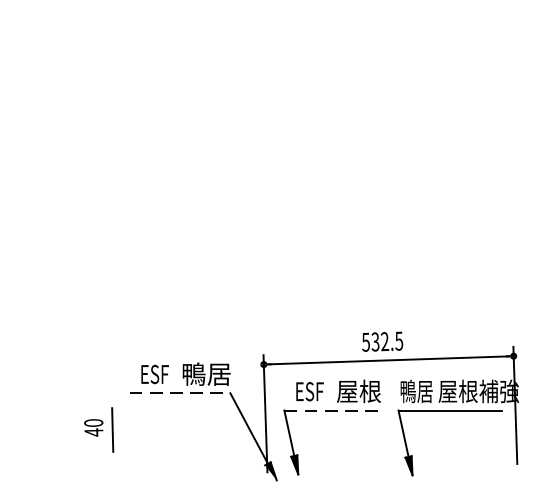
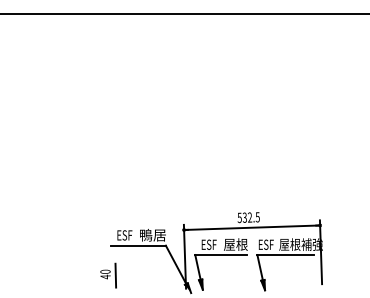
text: (415, 391) -> (266, 244), 鴨居 -> ESF
line: (180, 393) -> (138, 245), dashed -> solid
line: (332, 411) -> (221, 255), dashed -> solid
part: (99, 429) -> (108, 275), moved

